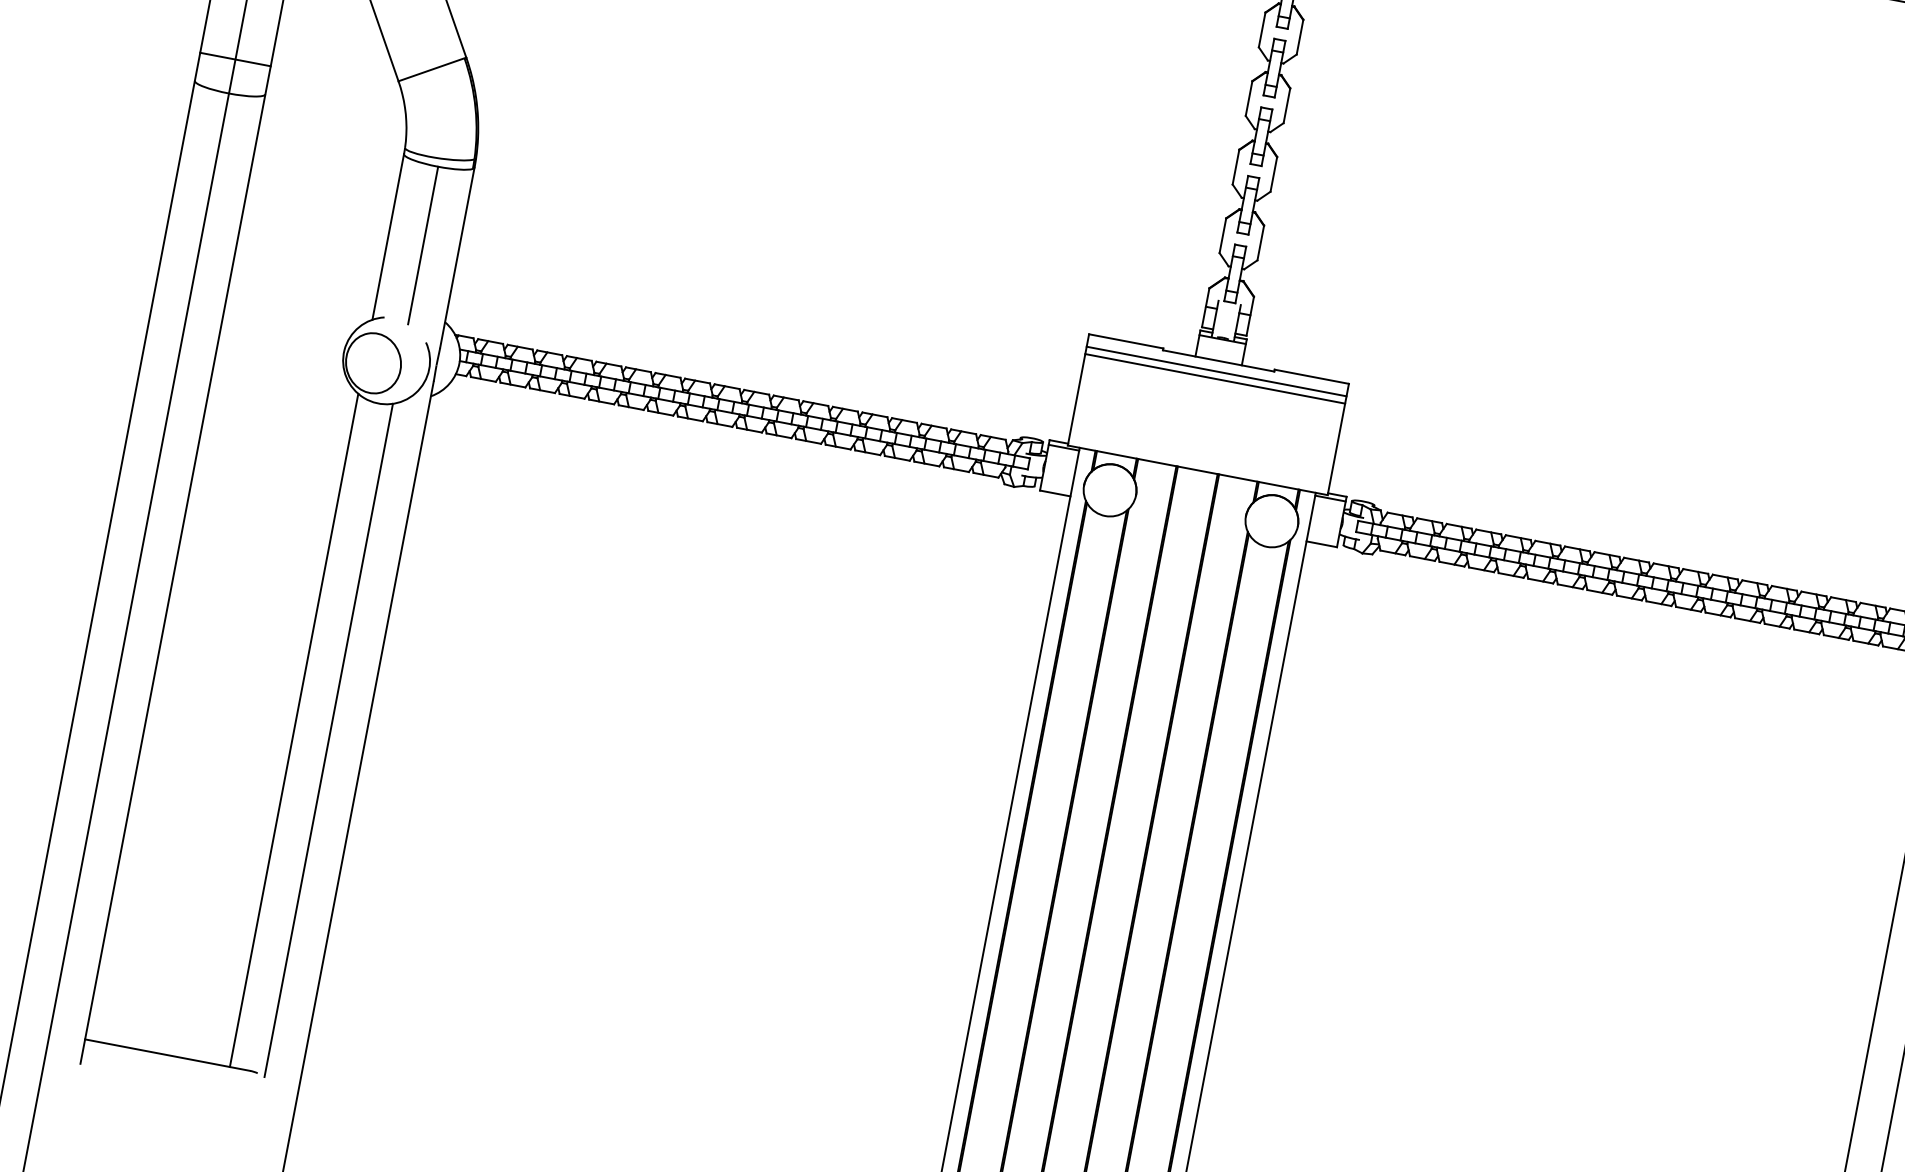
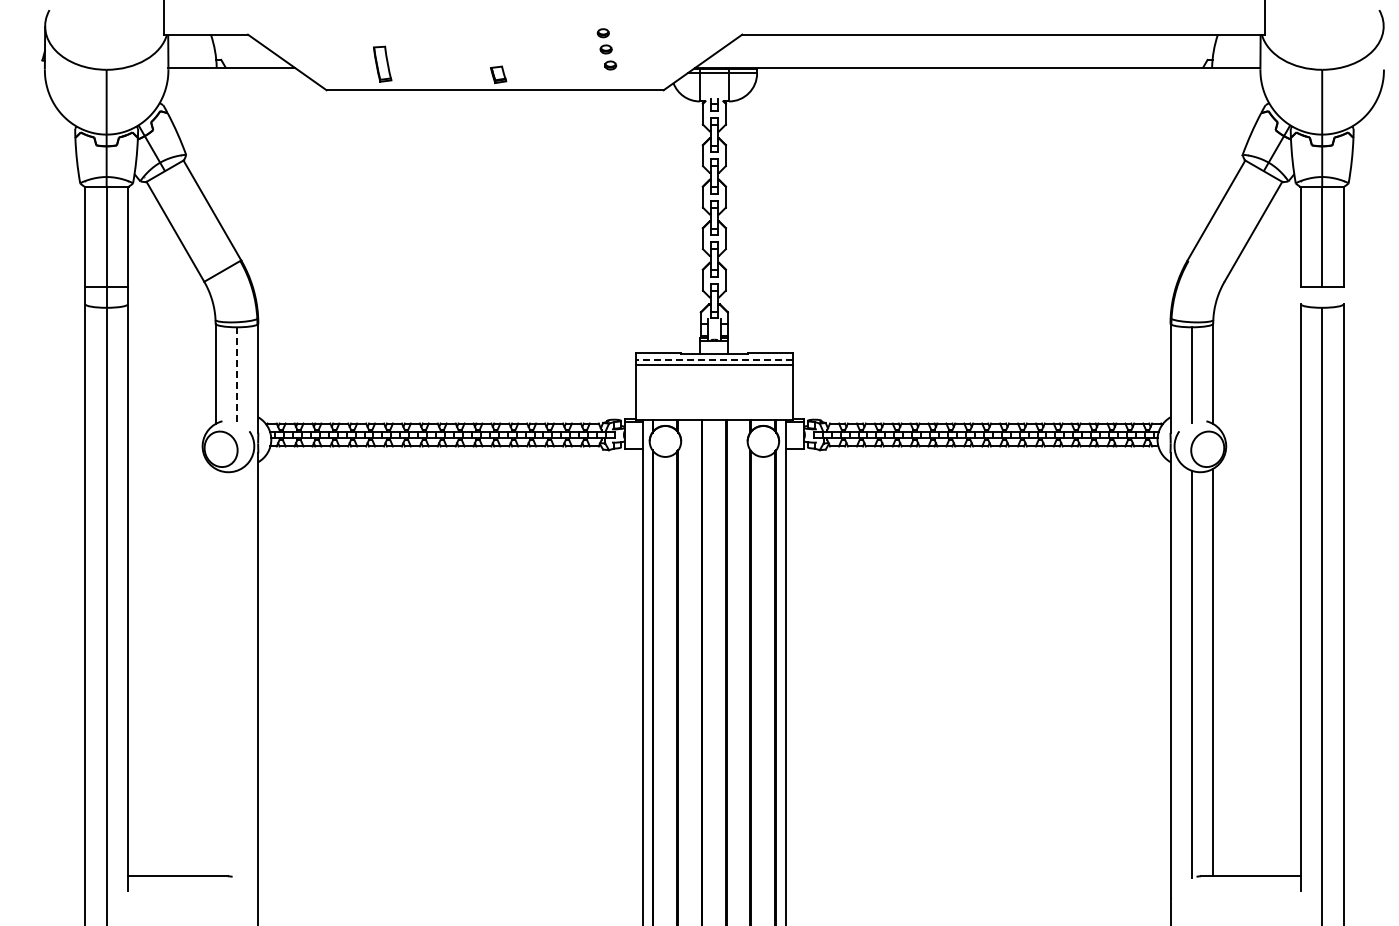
line: (422, 244) -> (236, 374), solid -> dashed
line: (1216, 372) -> (714, 360), solid -> dashed
line: (293, 730) -> (215, 672), removed
line: (327, 740) -> (236, 674), removed

